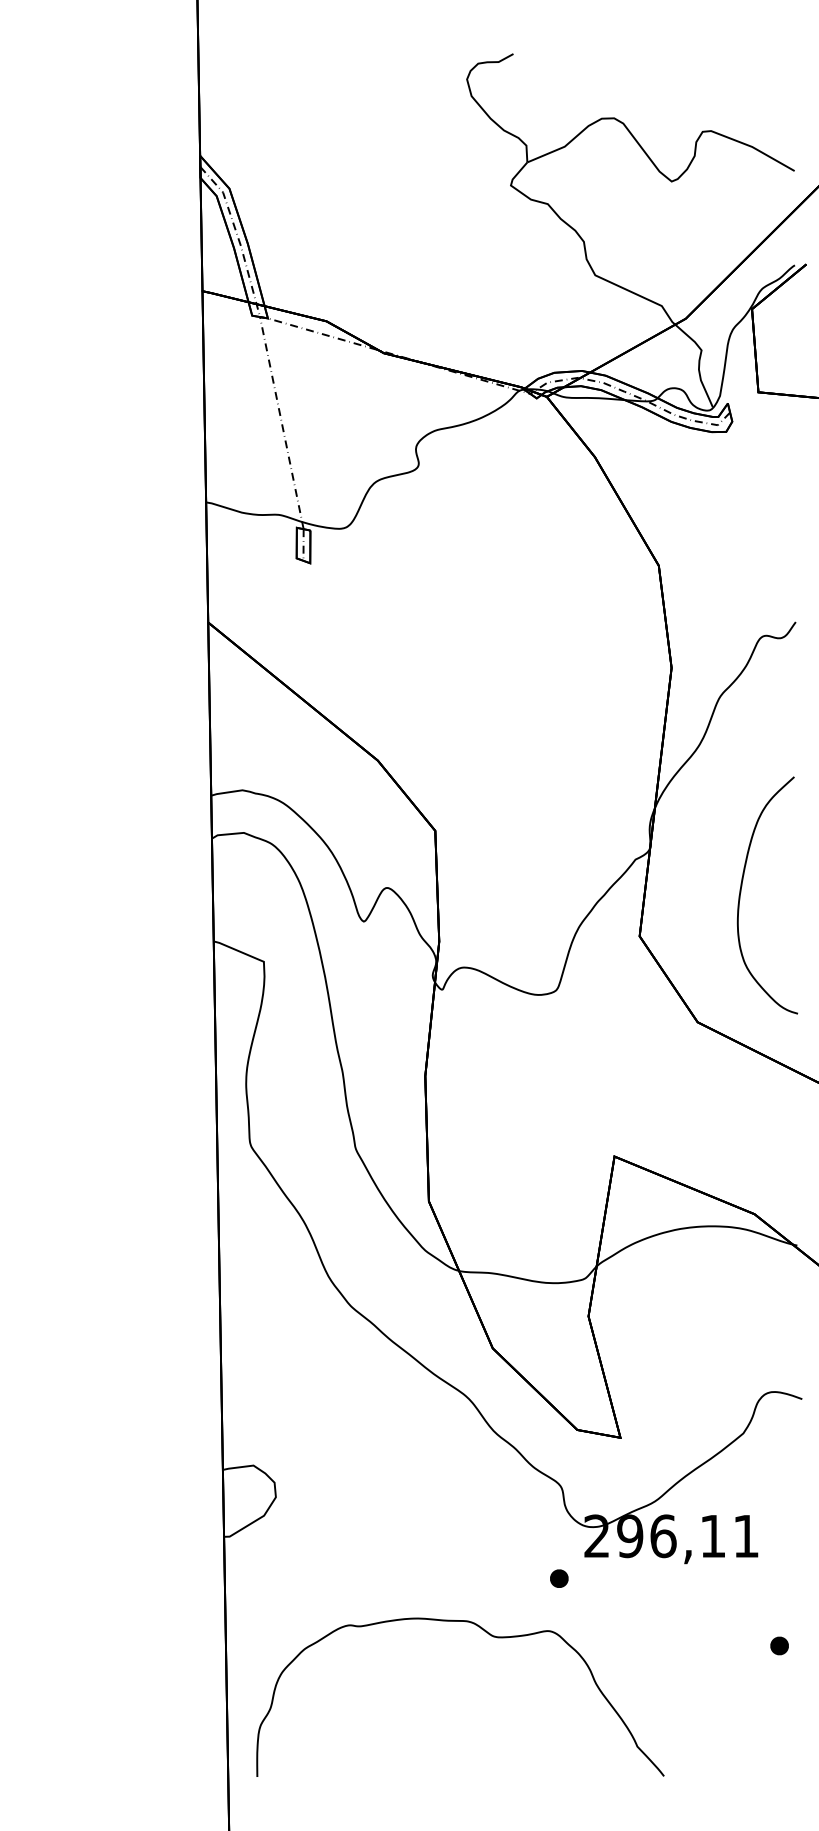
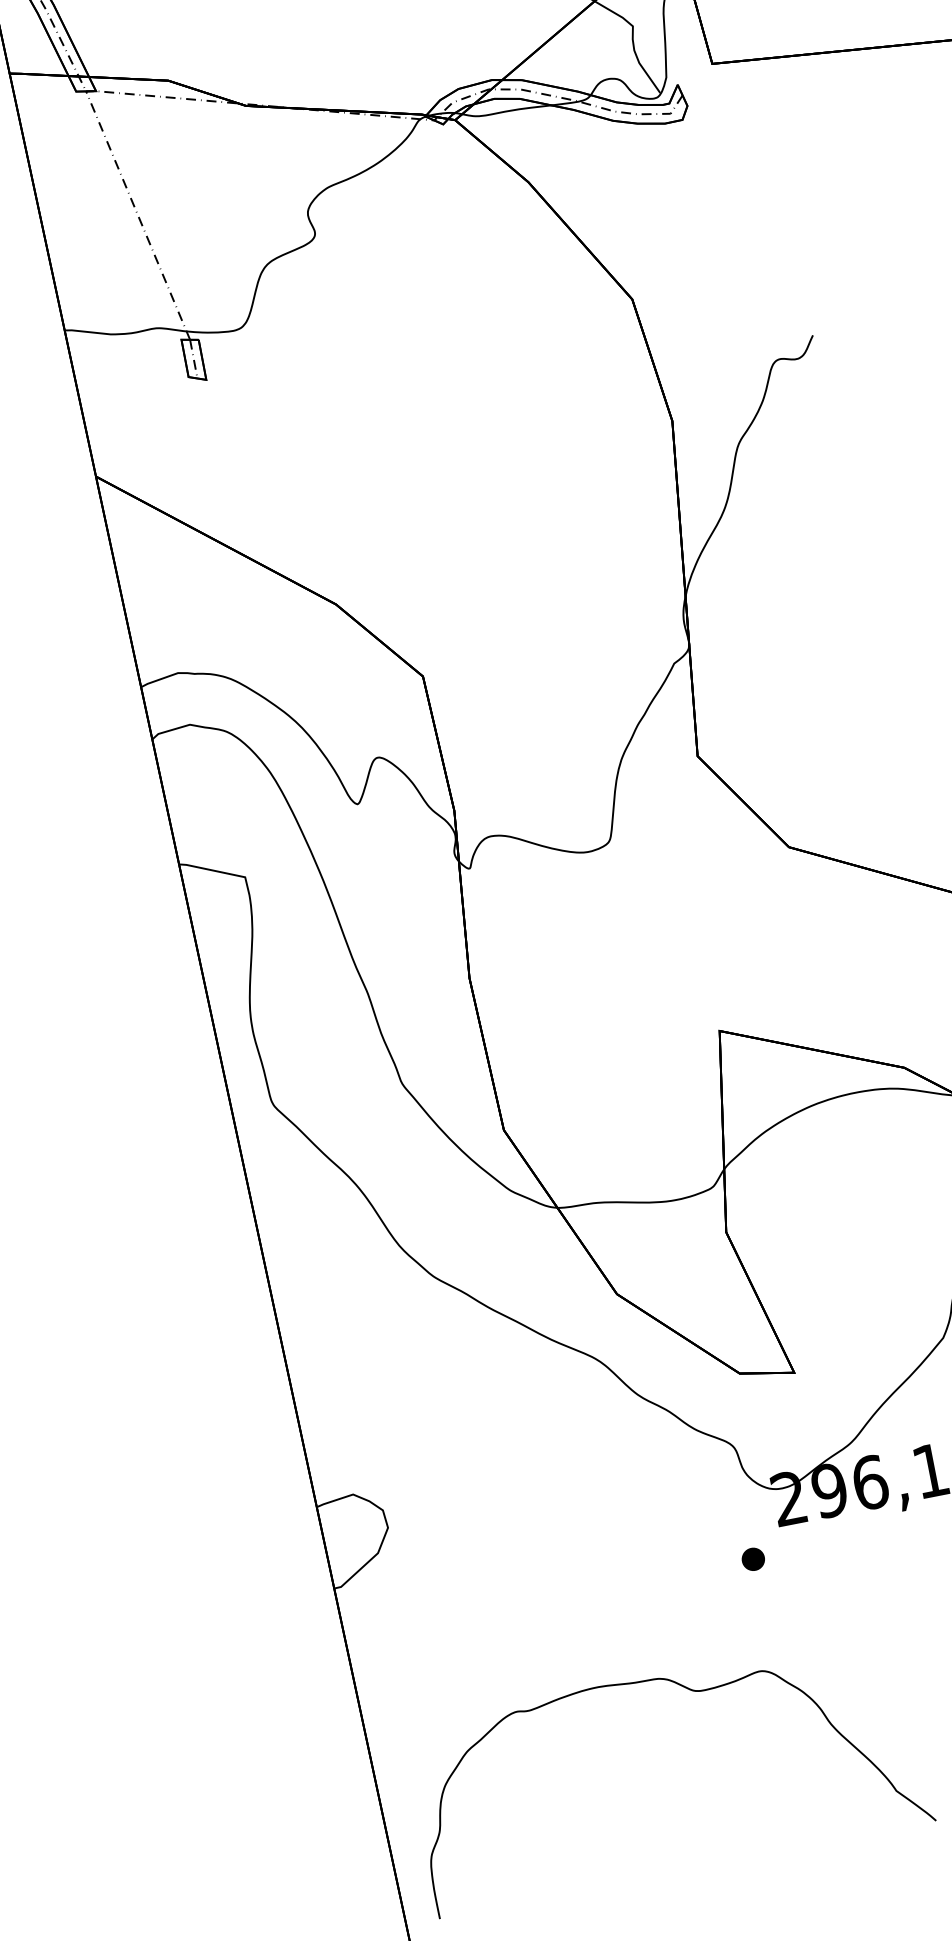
curve: (741, 892) -> (811, 678), removed
curve: (491, 1636) -> (692, 1691), moved

